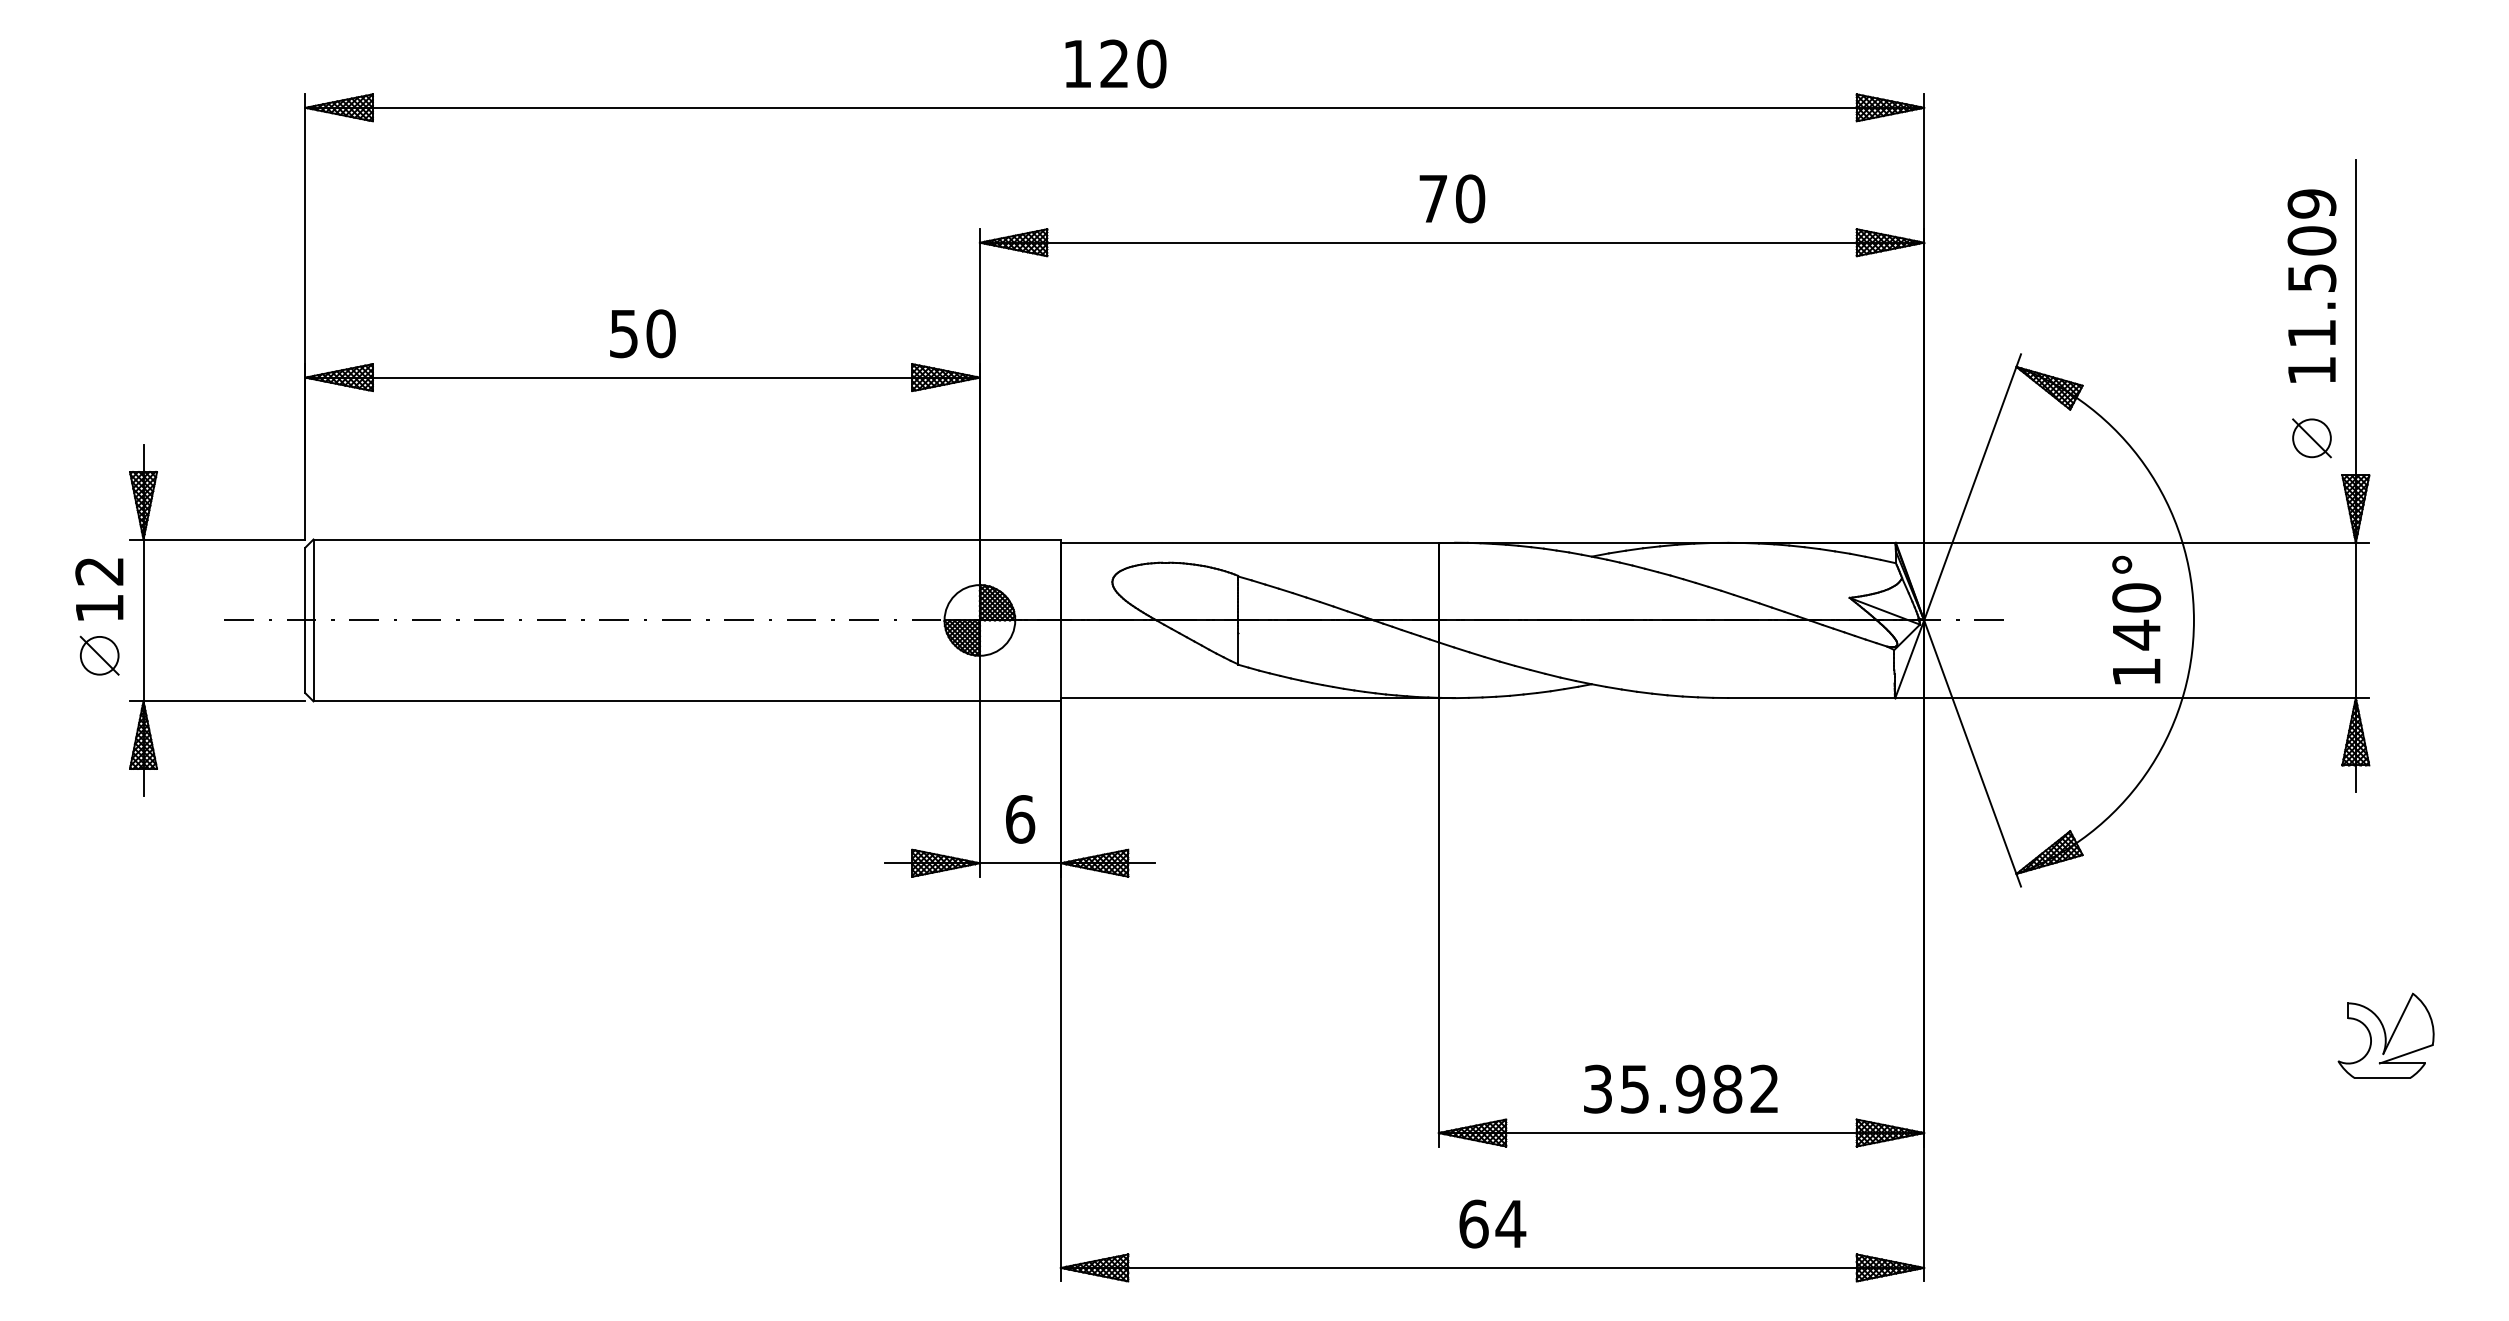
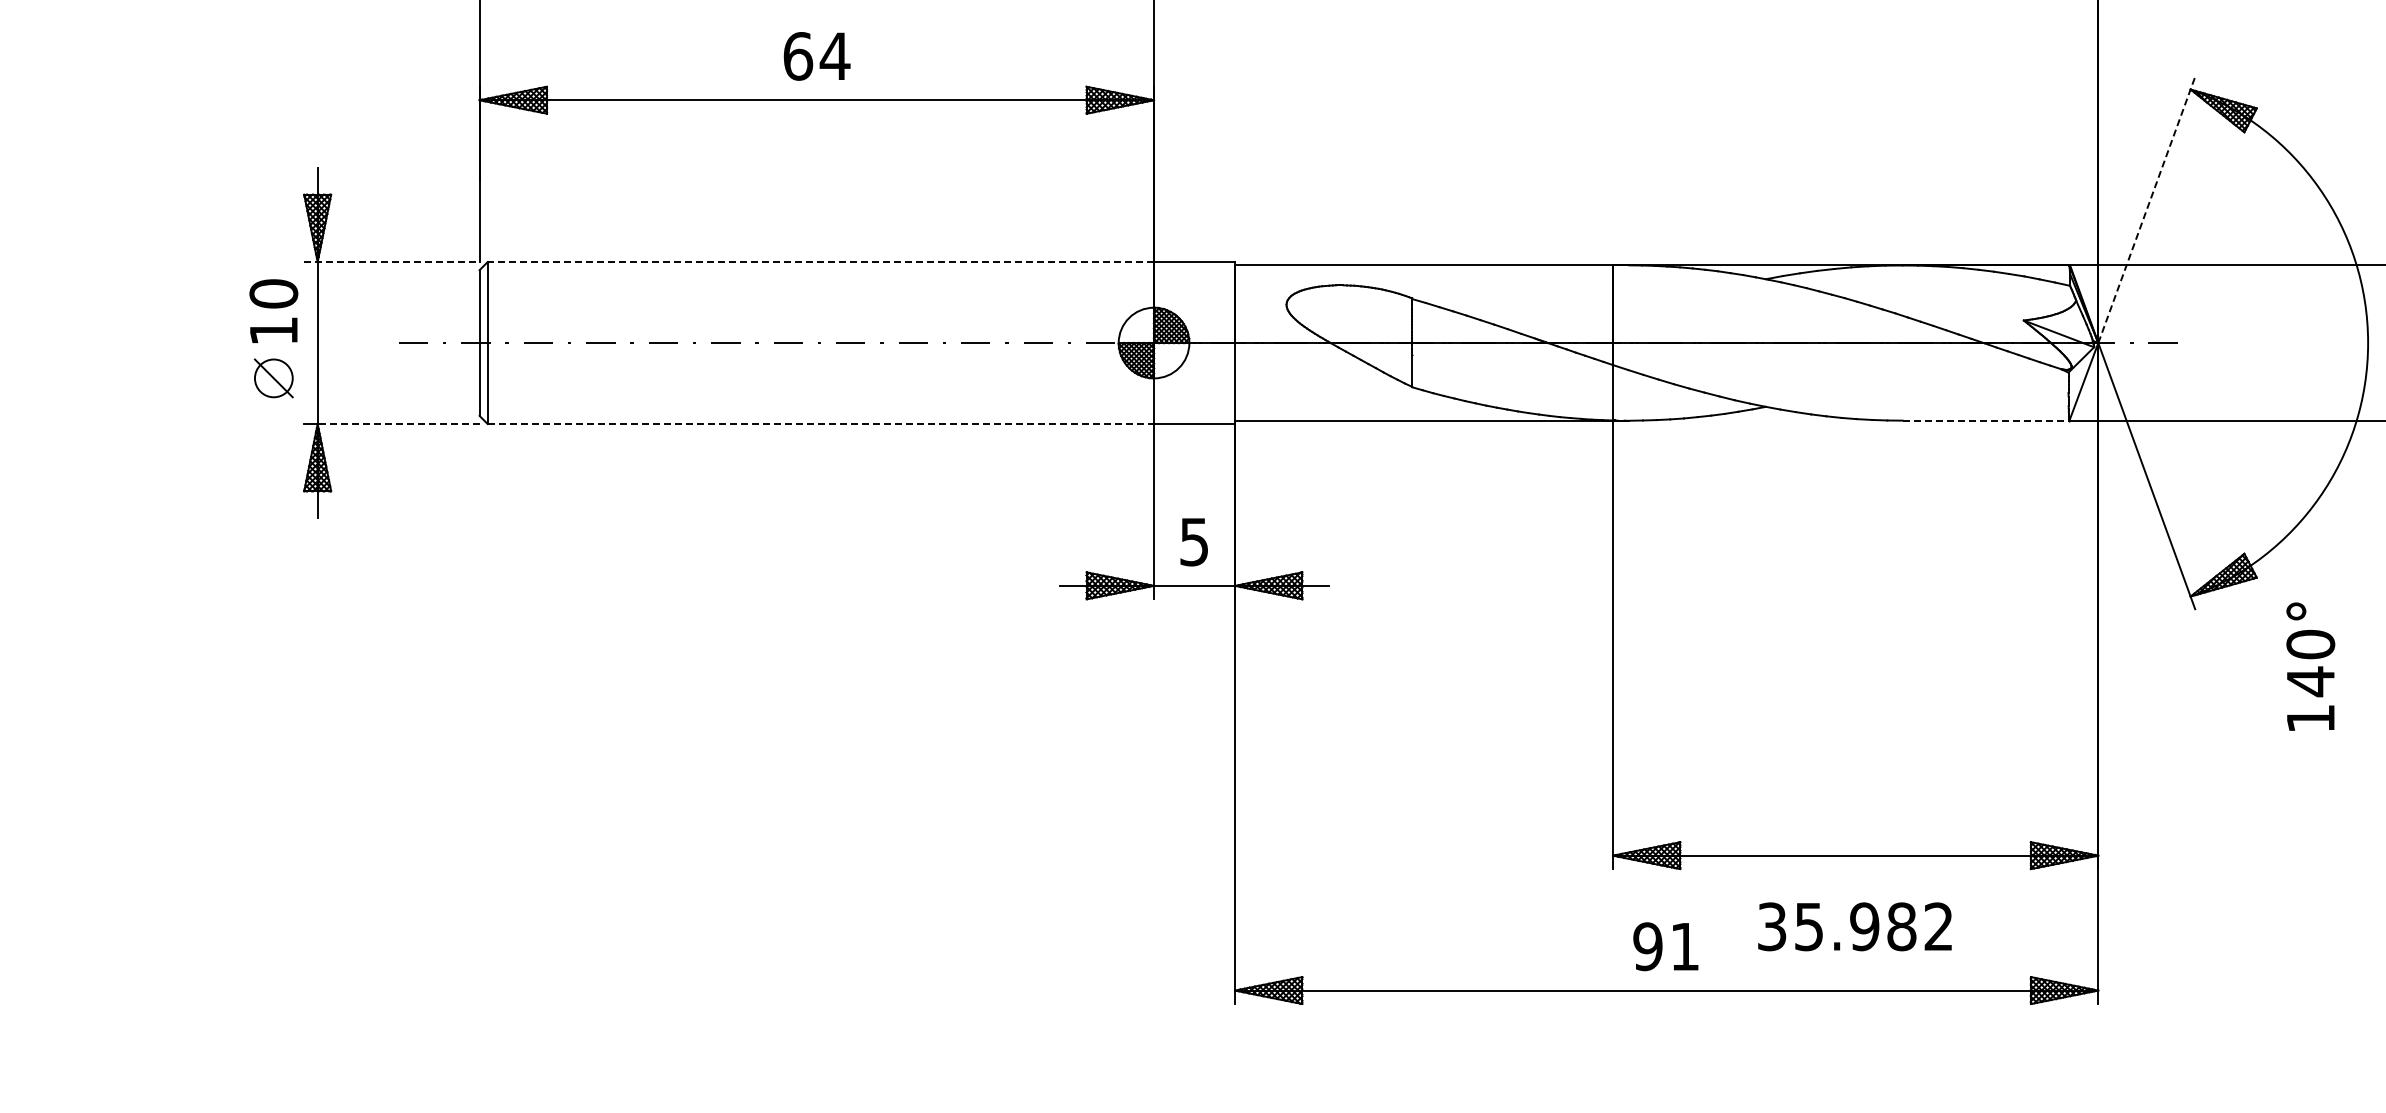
text: (642, 333) -> (816, 56), 50 -> 64
line: (1972, 487) -> (2146, 210), solid -> dashed
line: (217, 539) -> (391, 262), solid -> dashed
line: (646, 539) -> (820, 262), solid -> dashed
text: (99, 570) -> (273, 293), 12 -> 10
text: (2136, 619) -> (2310, 666), moved
line: (1812, 698) -> (1986, 421), solid -> dashed
line: (224, 701) -> (398, 424), solid -> dashed
line: (647, 701) -> (821, 424), solid -> dashed
text: (1020, 819) -> (1194, 542), 6 -> 5
text: (1680, 1088) -> (1854, 926), moved
text: (1492, 1223) -> (1666, 946), 64 -> 91

